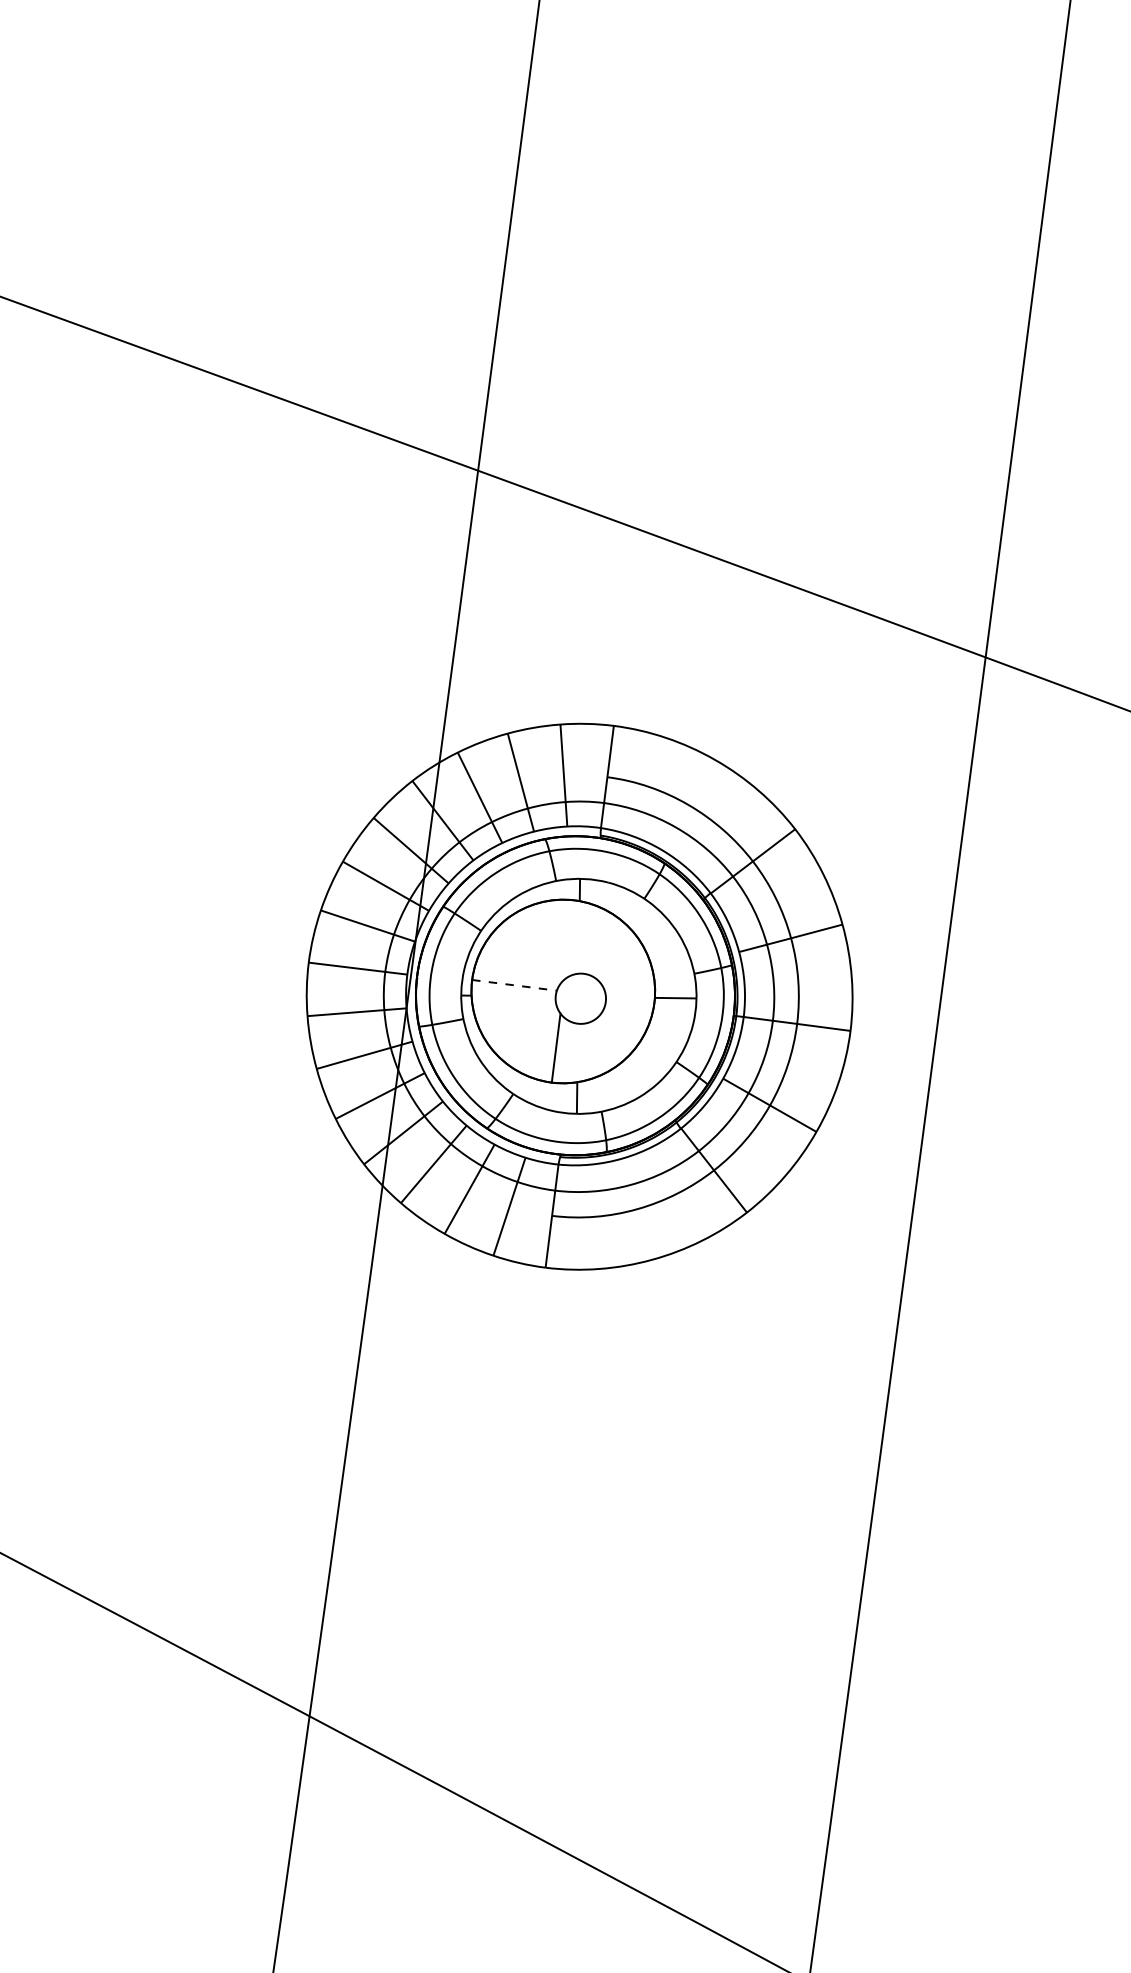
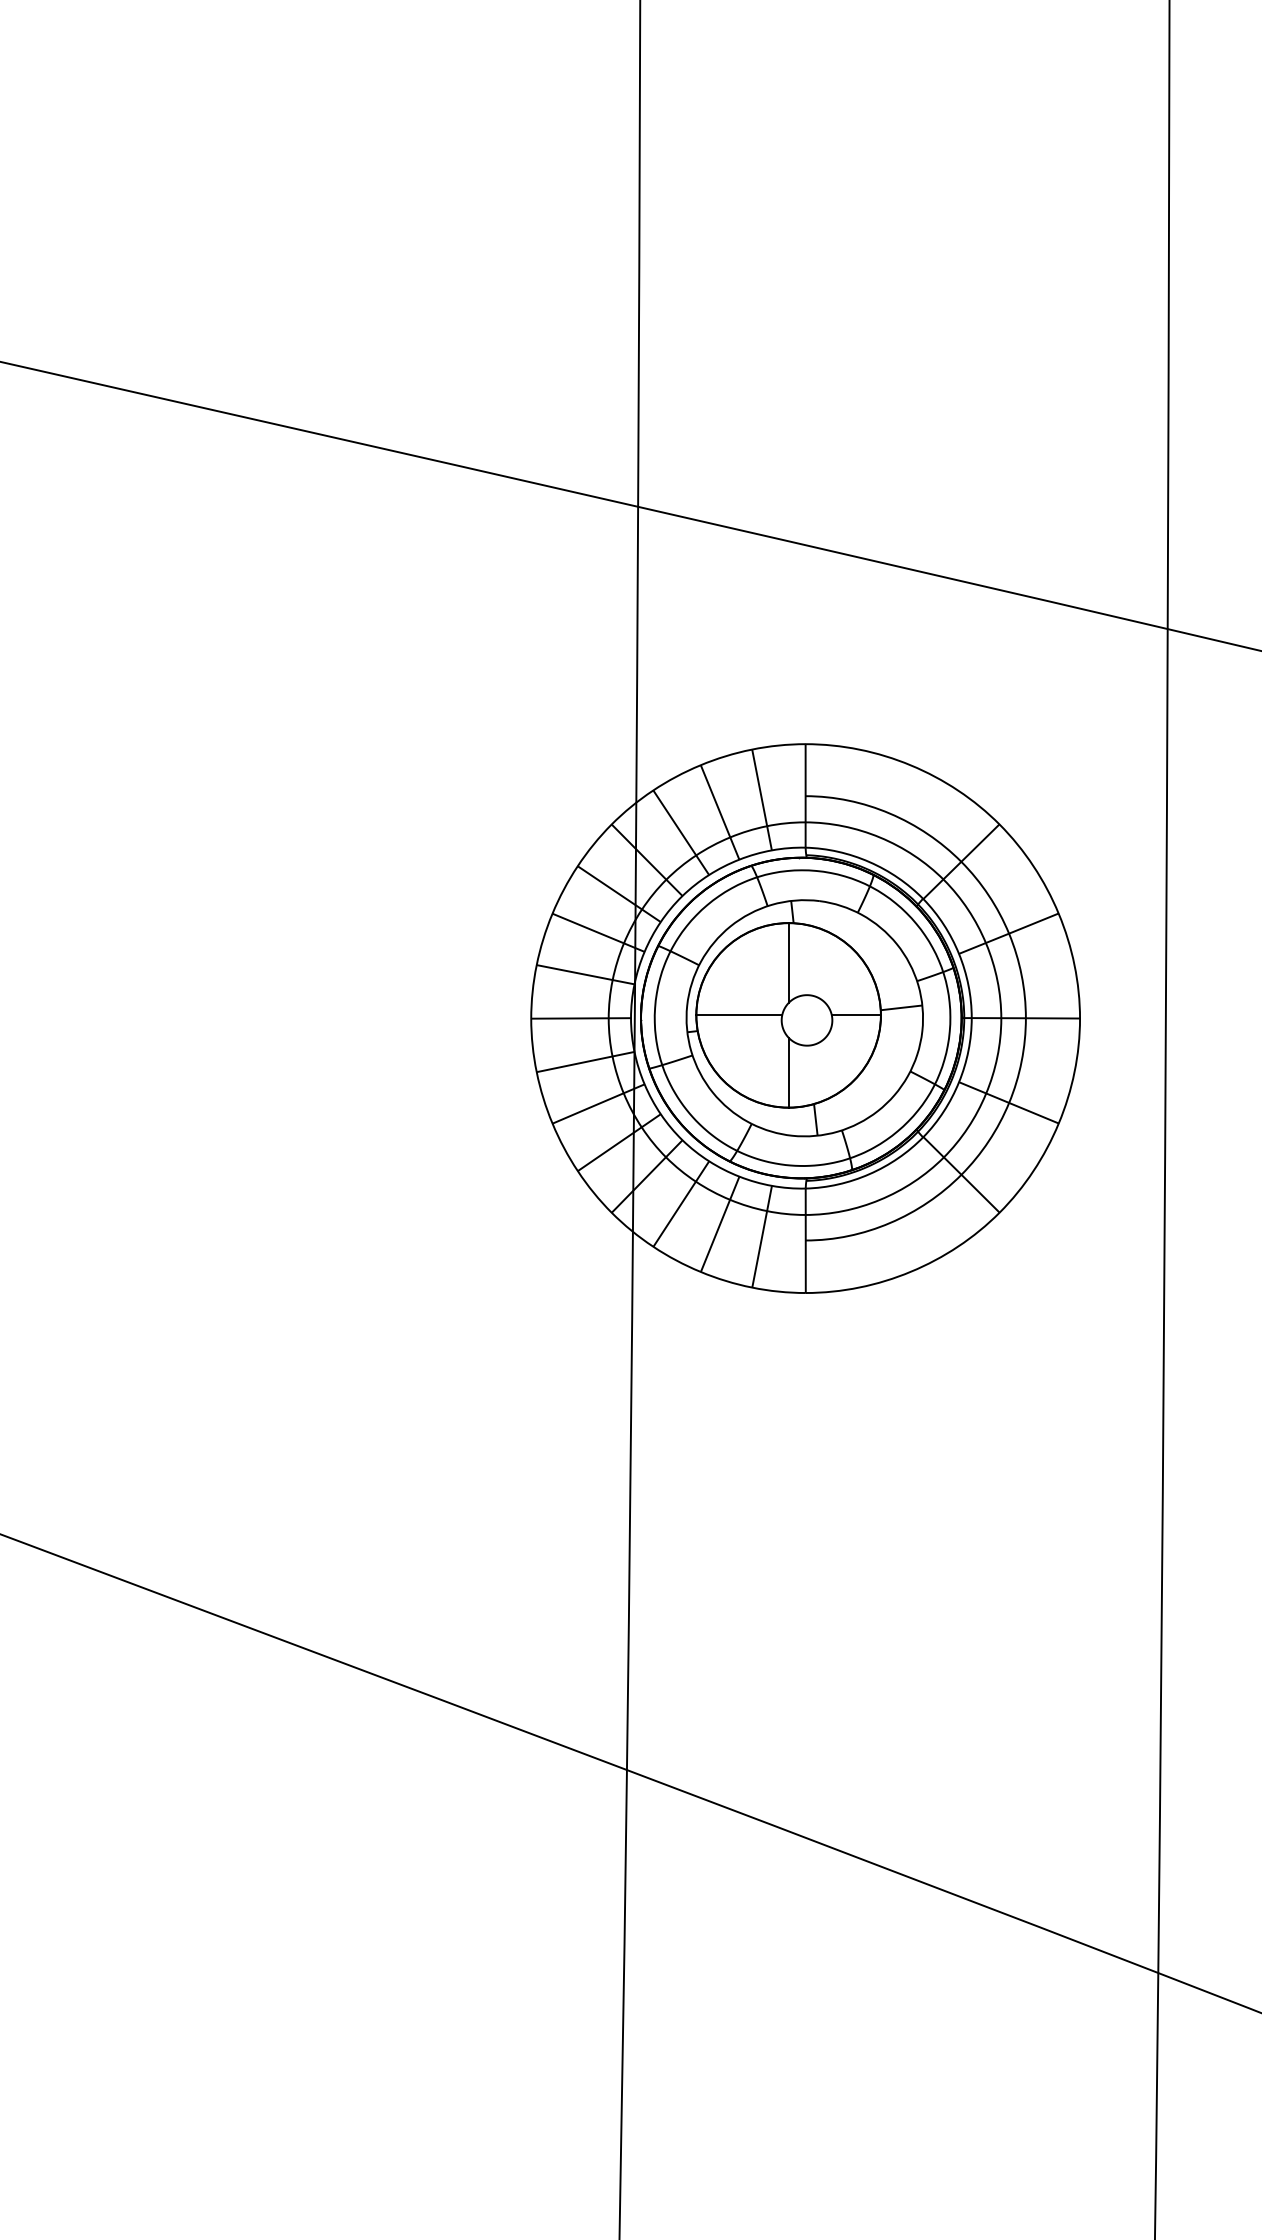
line: (569, 940) -> (788, 963), added
line: (514, 985) -> (739, 1015), dashed -> solid
line: (629, 999) -> (855, 1015), added

